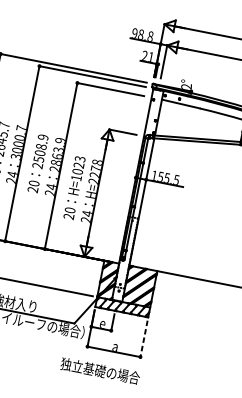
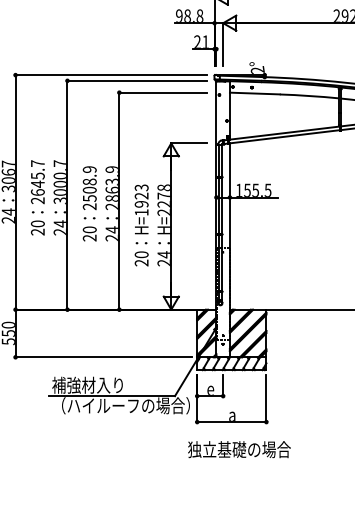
text: (77, 171) -> (141, 204), H=1023 -> H=1923
line: (144, 339) -> (266, 398), dashed -> solid
text: (100, 370) -> (239, 449), moved

